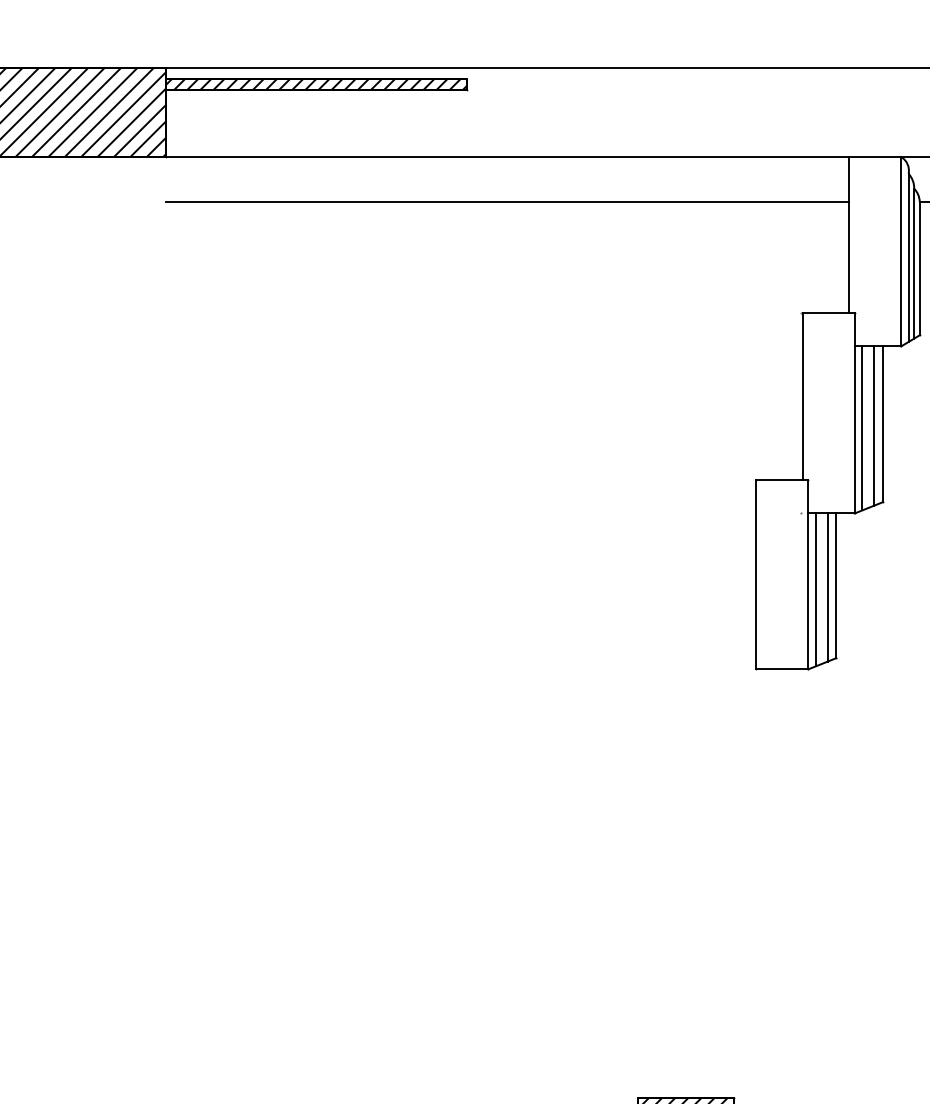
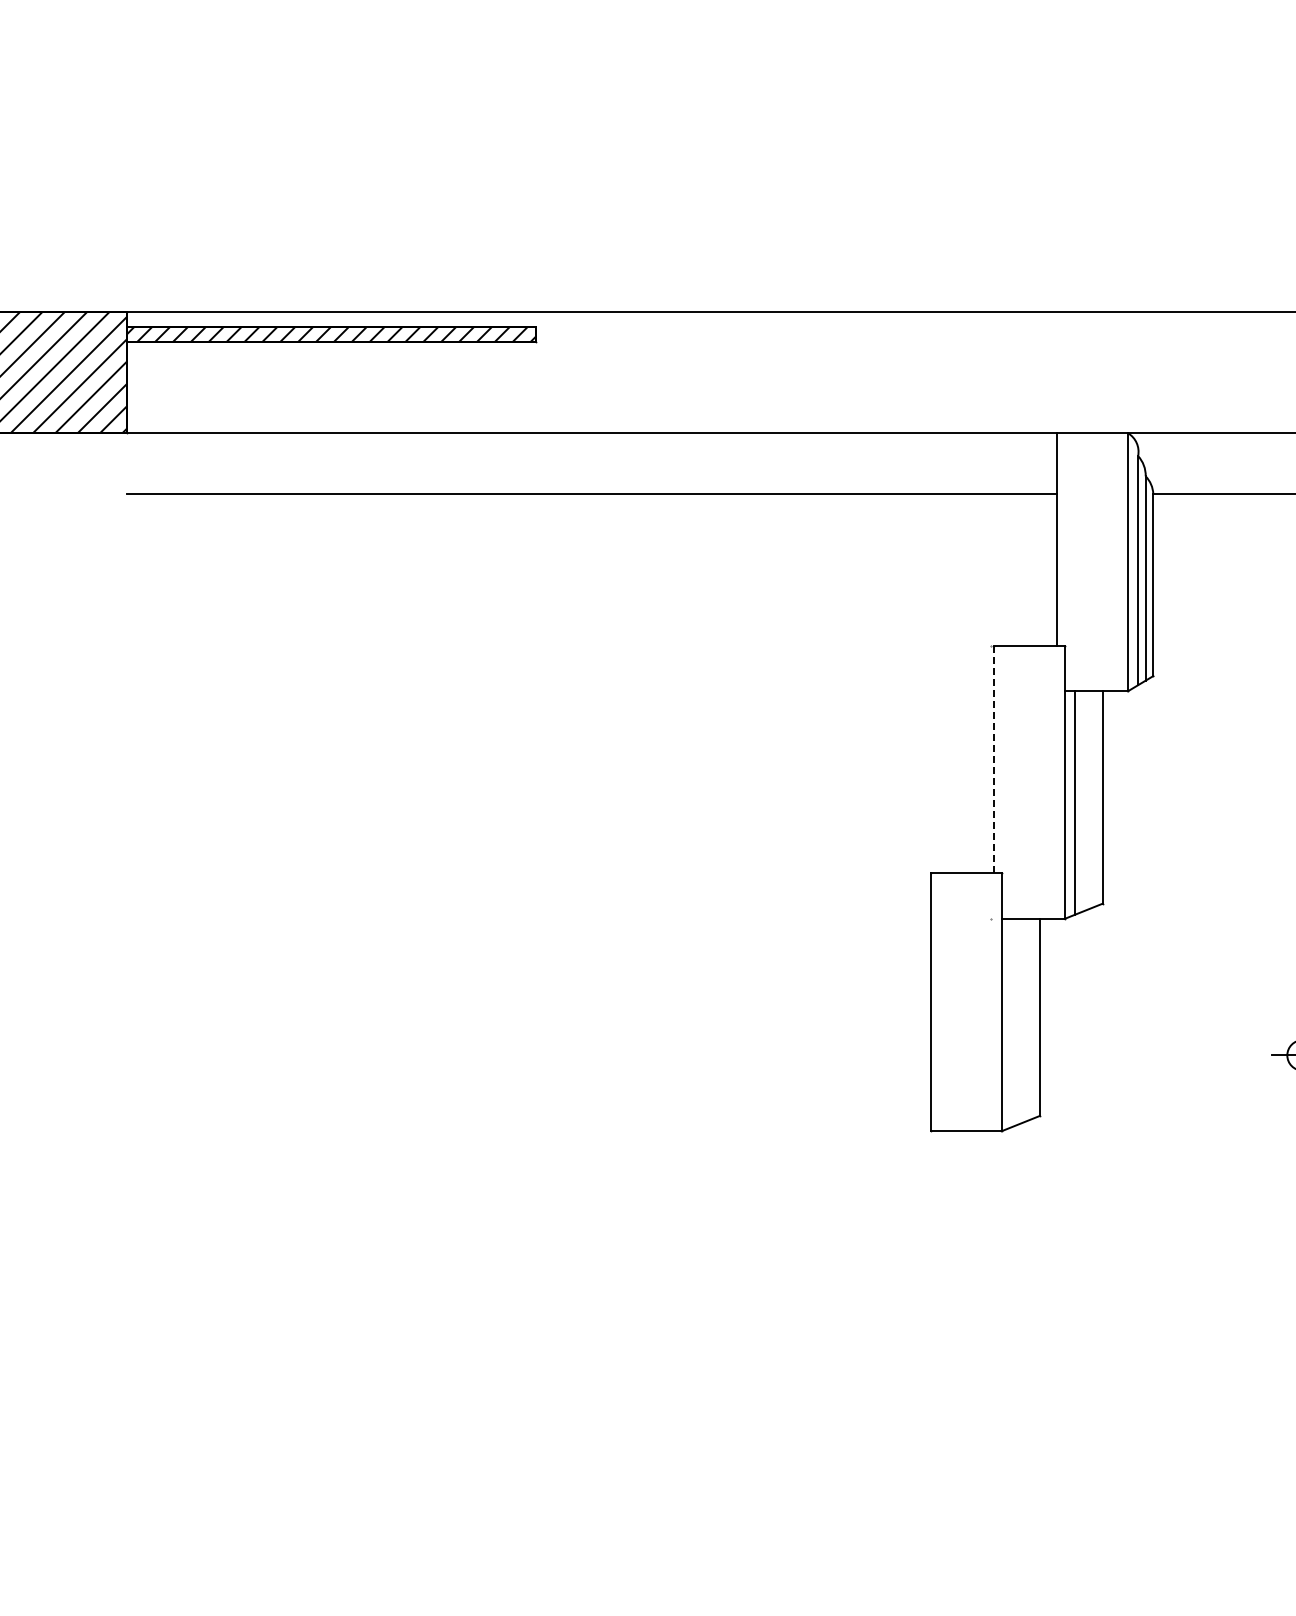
line: (803, 396) -> (994, 759), solid -> dashed
line: (874, 425) -> (1091, 799), removed
line: (828, 587) -> (1028, 1019), removed
line: (815, 589) -> (1011, 1022), removed

